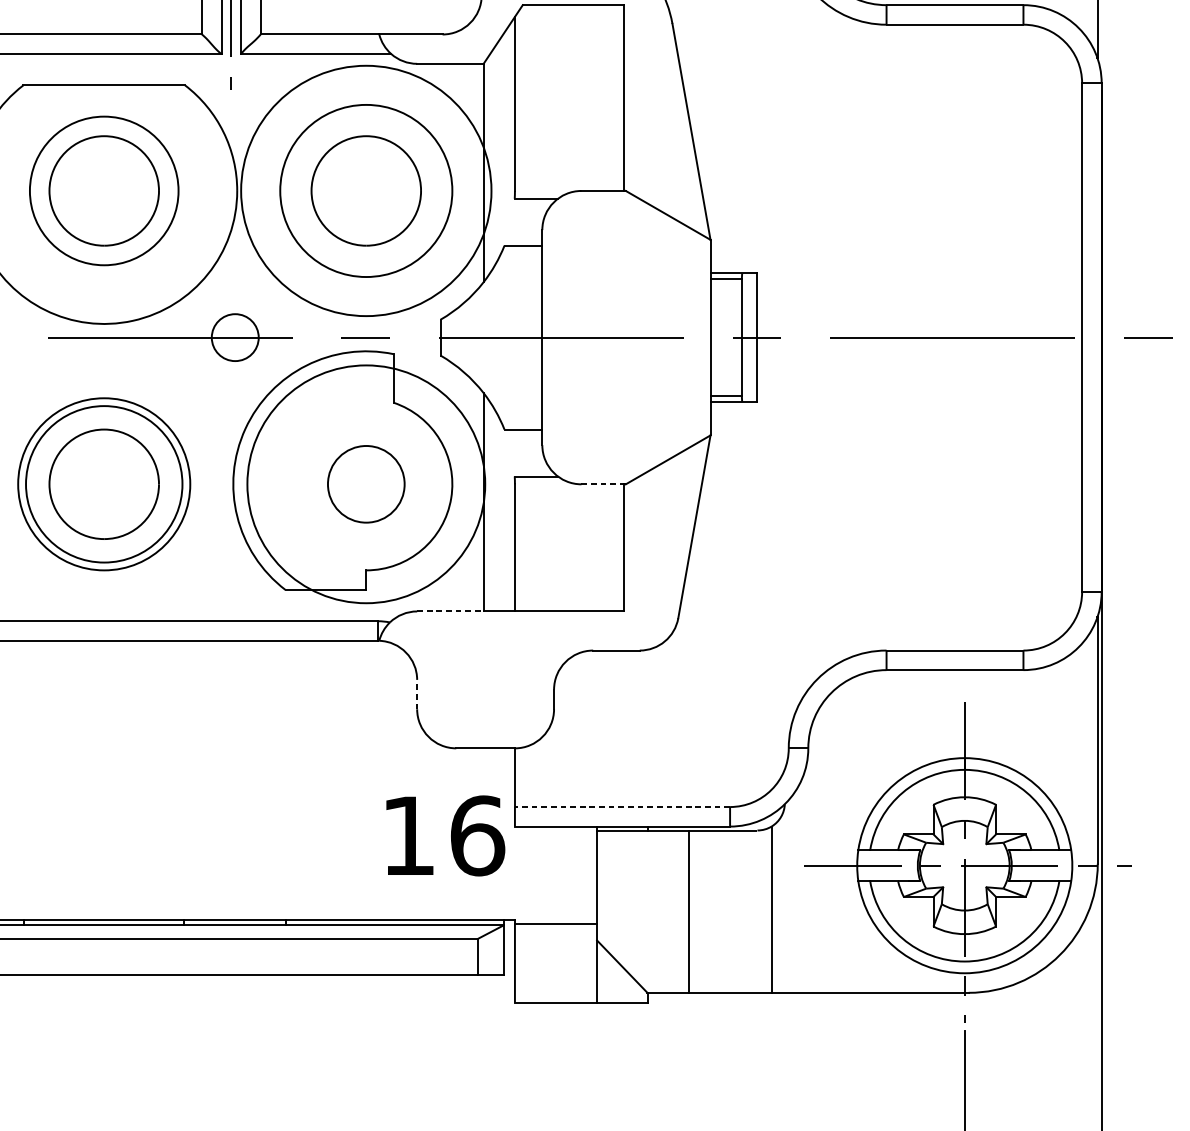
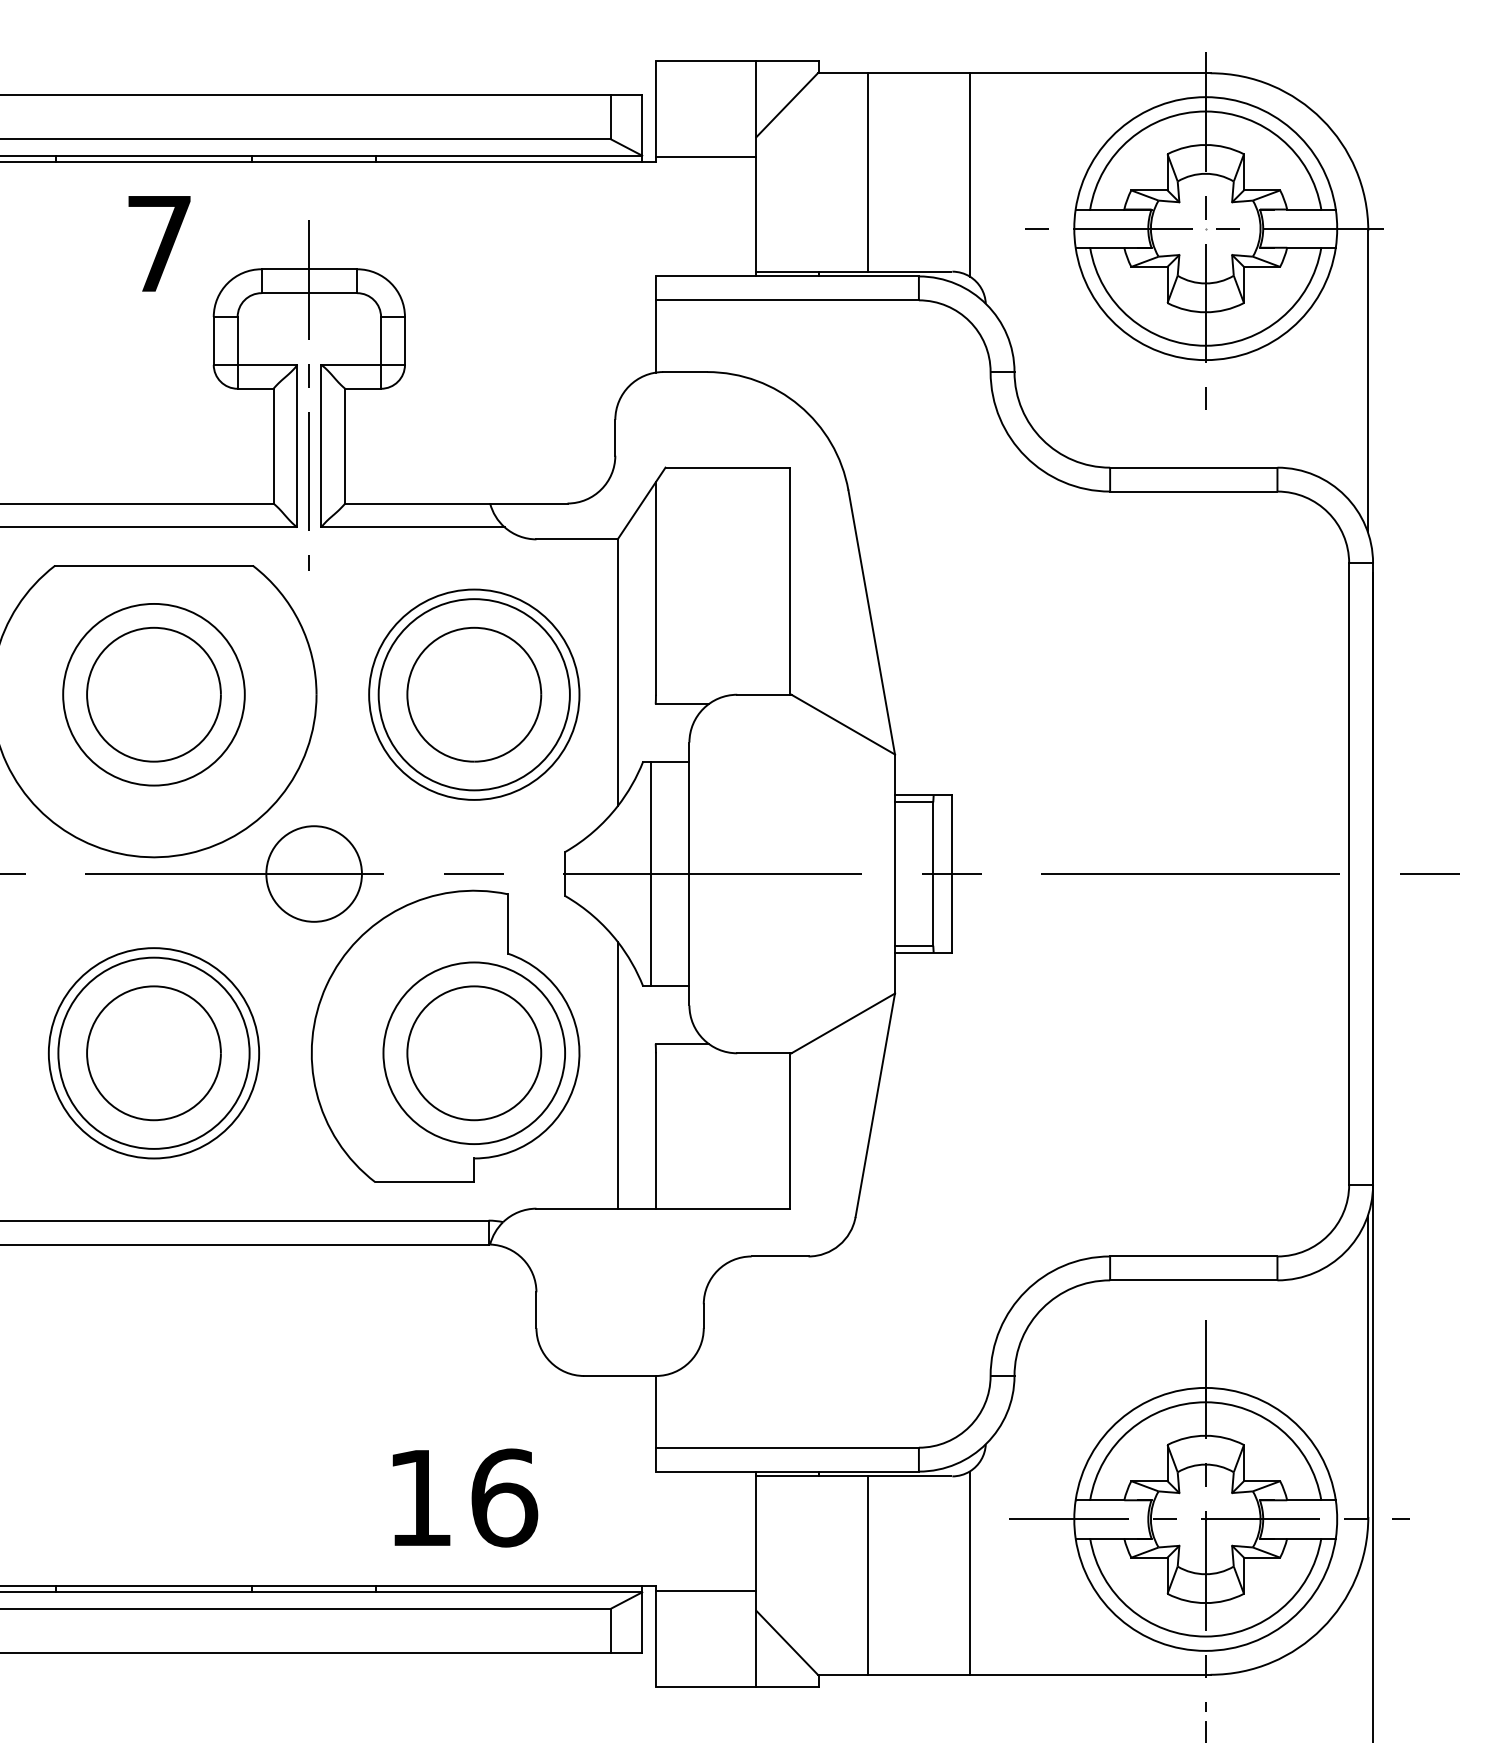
circle: (365, 190) -> (473, 694), size x0.62
circle: (234, 337) -> (313, 873), size x1.67
line: (511, 337) -> (651, 873), added
circle: (366, 484) -> (474, 1053), size x0.62
circle: (366, 484) -> (474, 1053), size x1.43
line: (603, 484) -> (764, 1053), dashed -> solid
line: (450, 611) -> (577, 1208), dashed -> solid
line: (417, 694) -> (536, 1310), dashed -> solid
line: (621, 806) -> (786, 1447), dashed -> solid
text: (445, 835) -> (465, 1497), moved

